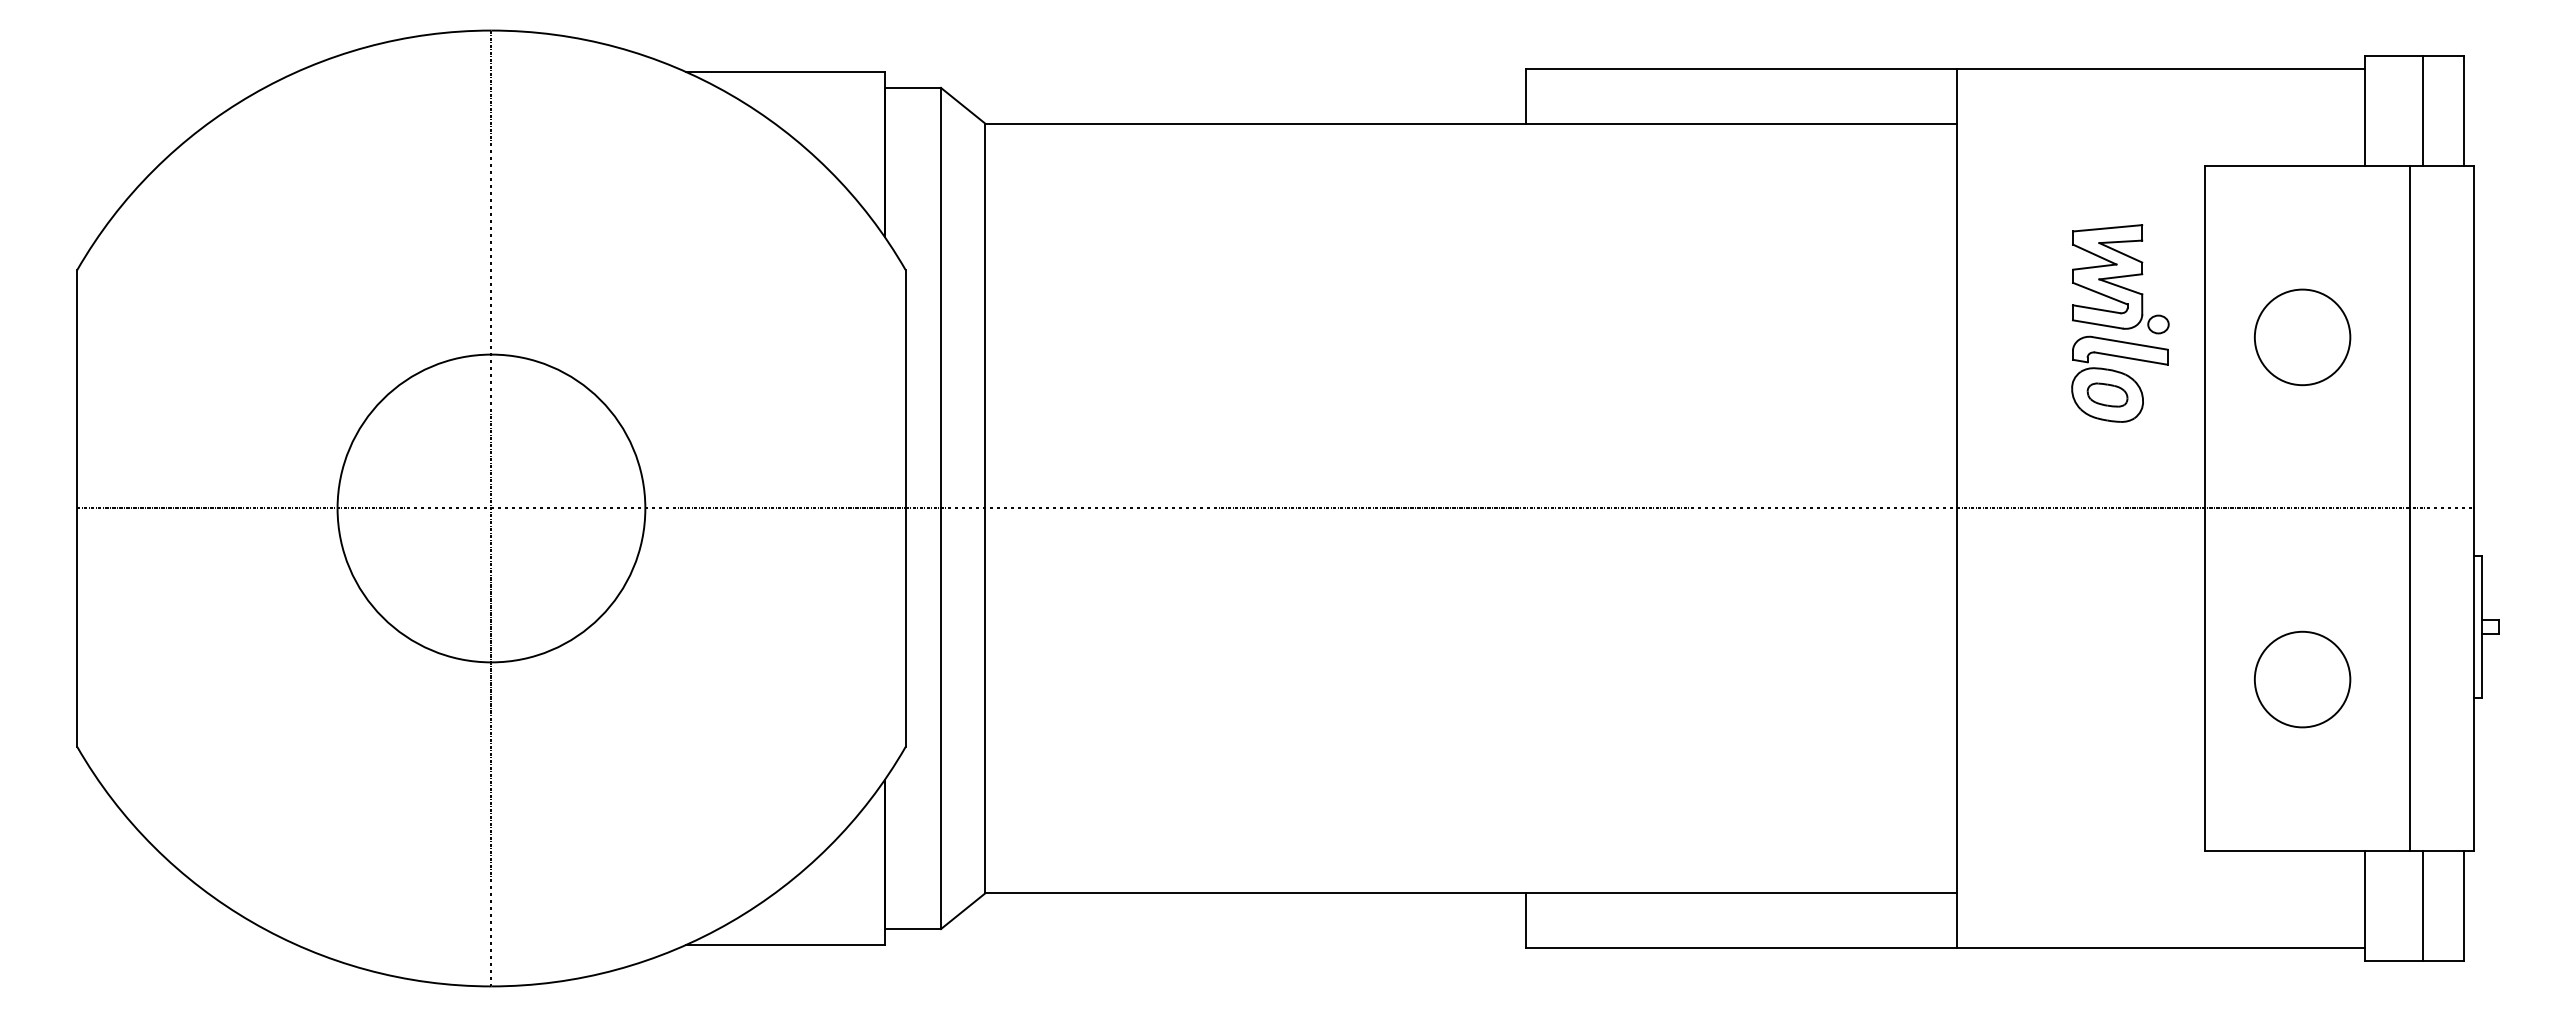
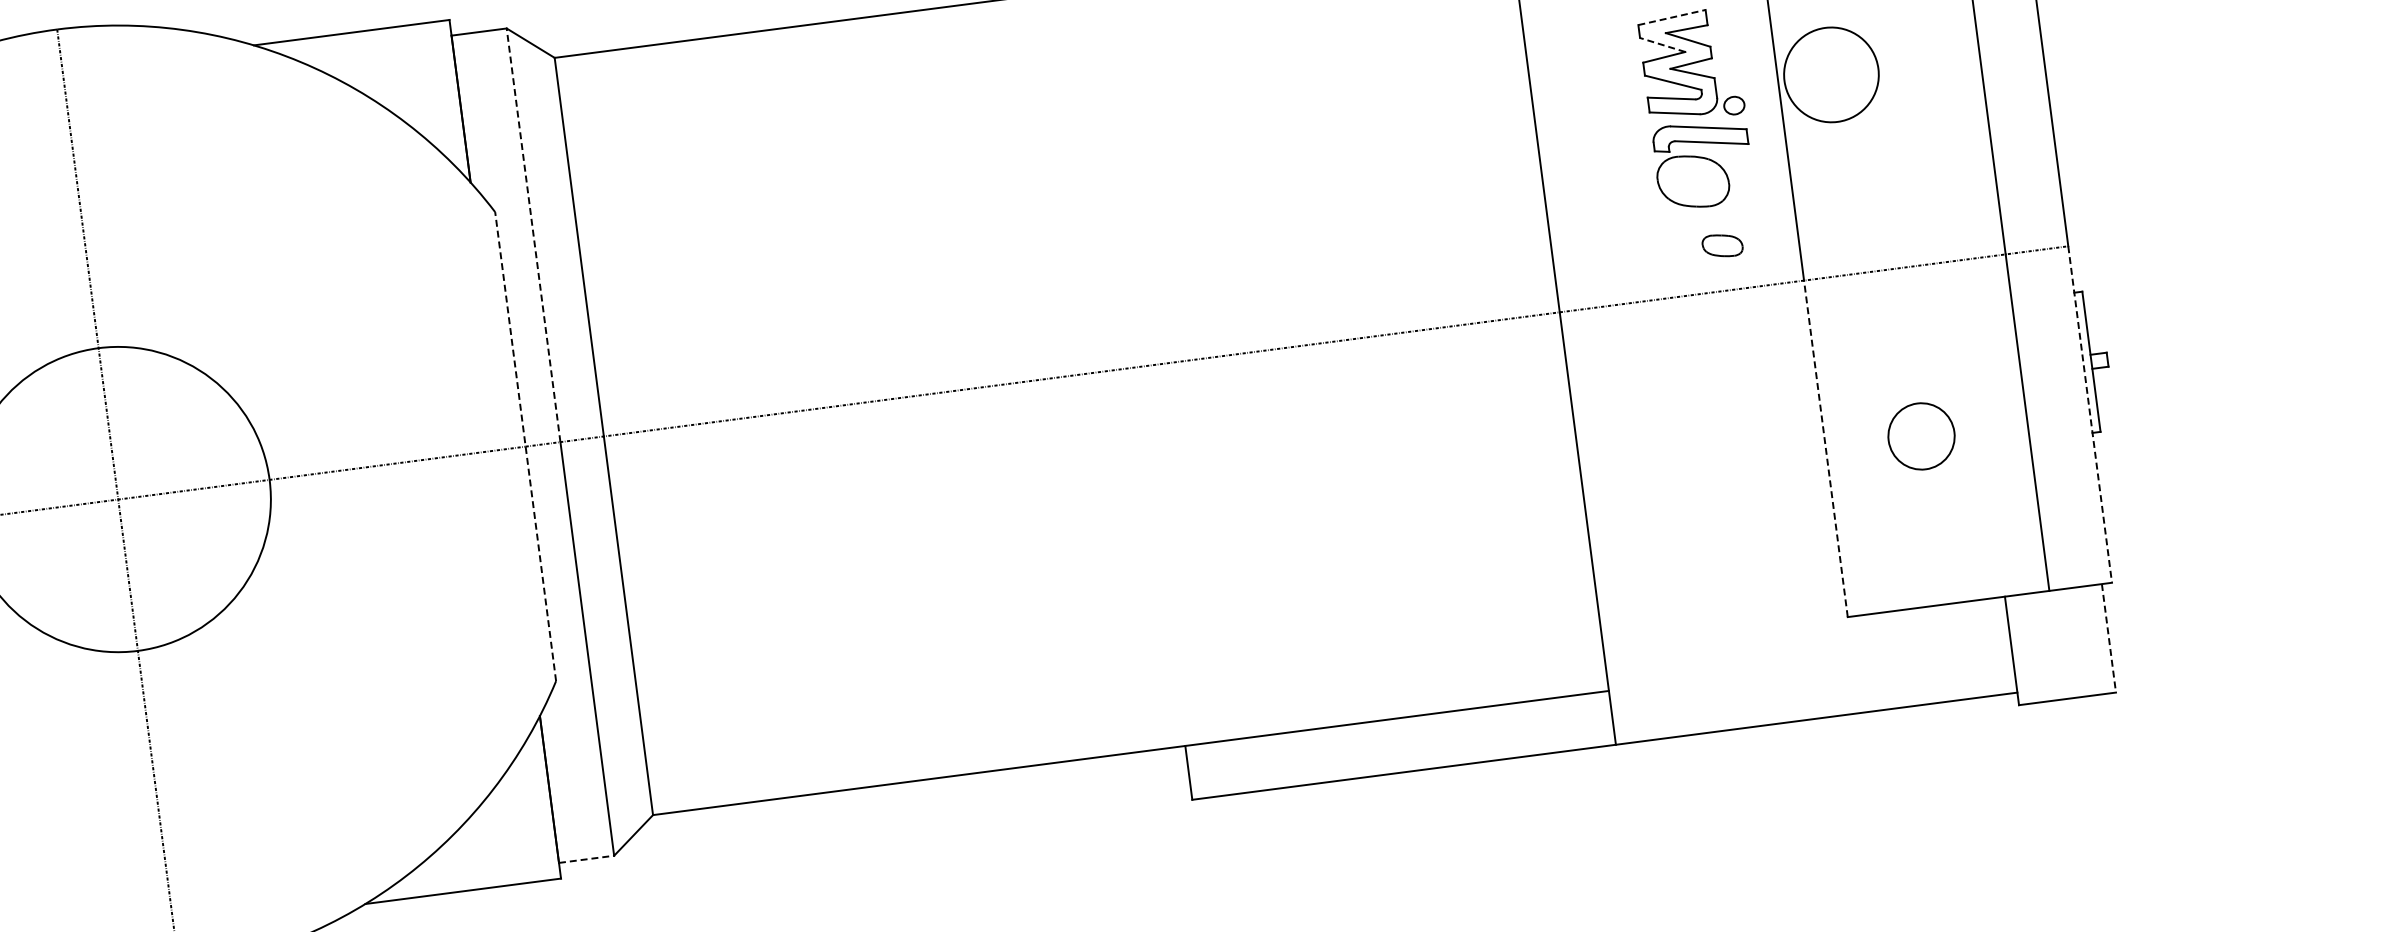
line: (2107, 228) -> (1671, 17), solid -> dashed
line: (2094, 254) -> (1662, 44), solid -> dashed
line: (941, 297) -> (533, 234), solid -> dashed
part: (2302, 337) -> (1831, 75), moved
part: (2107, 394) -> (1722, 245), moved
line: (905, 508) -> (525, 446), solid -> dashed
line: (2205, 679) -> (1825, 448), solid -> dashed
part: (2302, 679) -> (1921, 436), size x0.7
line: (2474, 680) -> (2090, 415), solid -> dashed
line: (2422, 905) -> (2068, 643), removed
line: (2463, 906) -> (2108, 639), solid -> dashed
line: (913, 929) -> (587, 859), solid -> dashed

